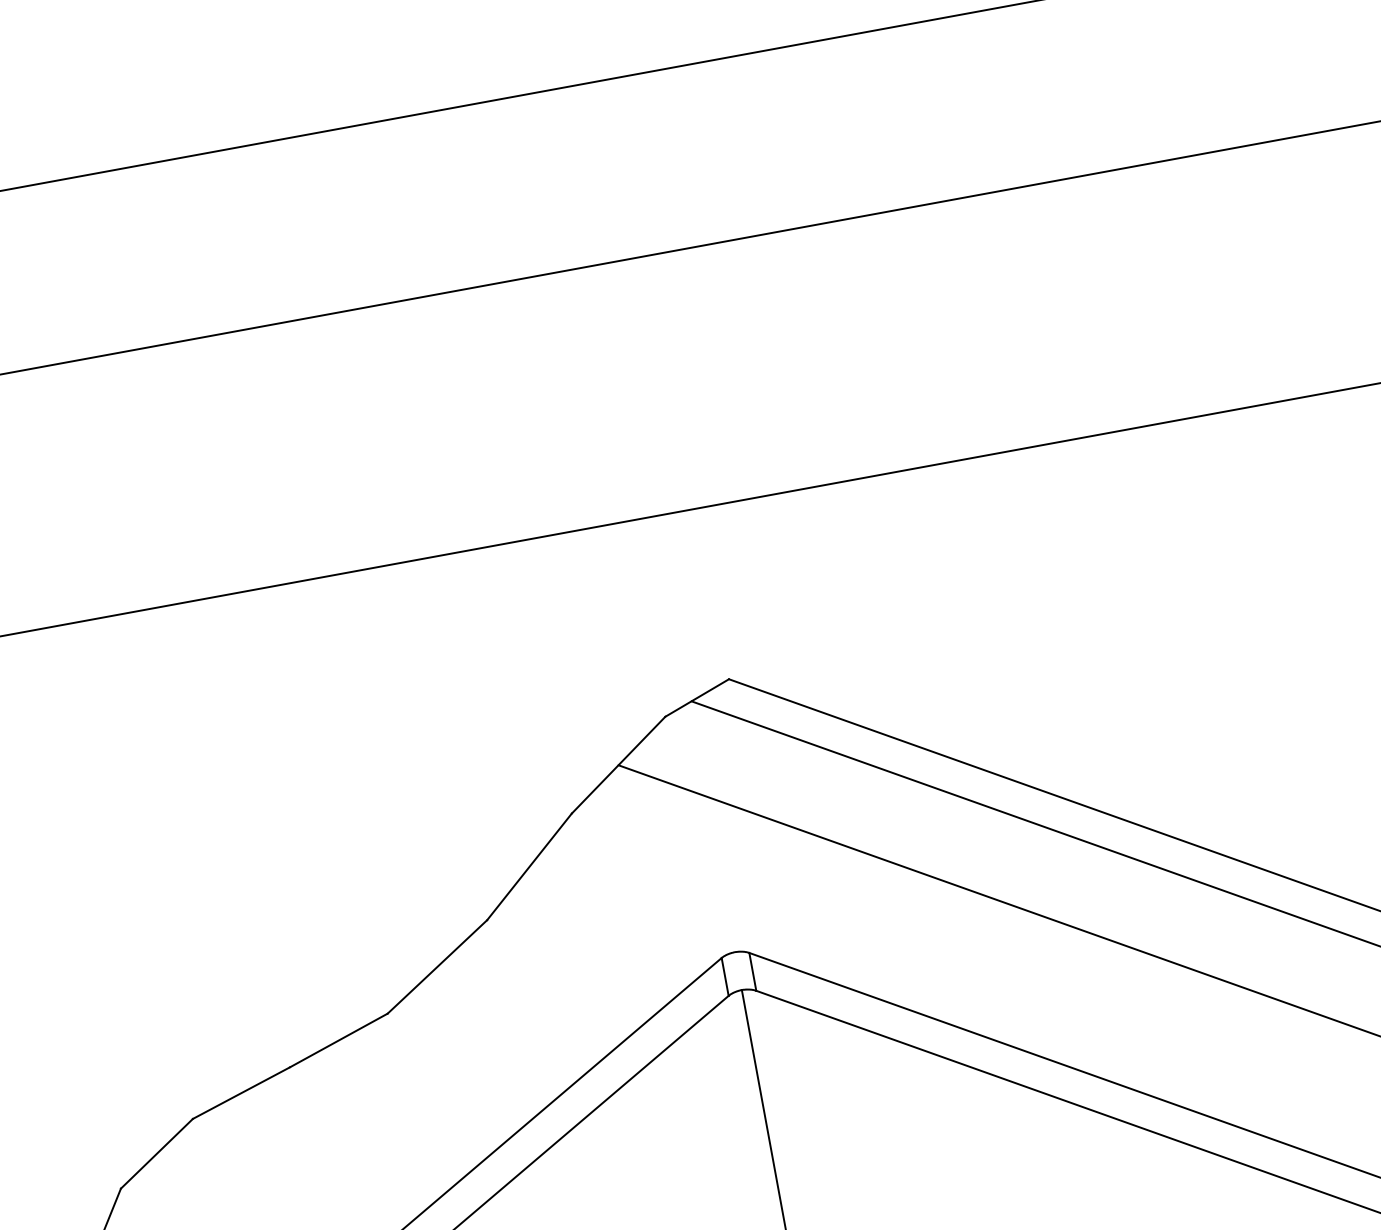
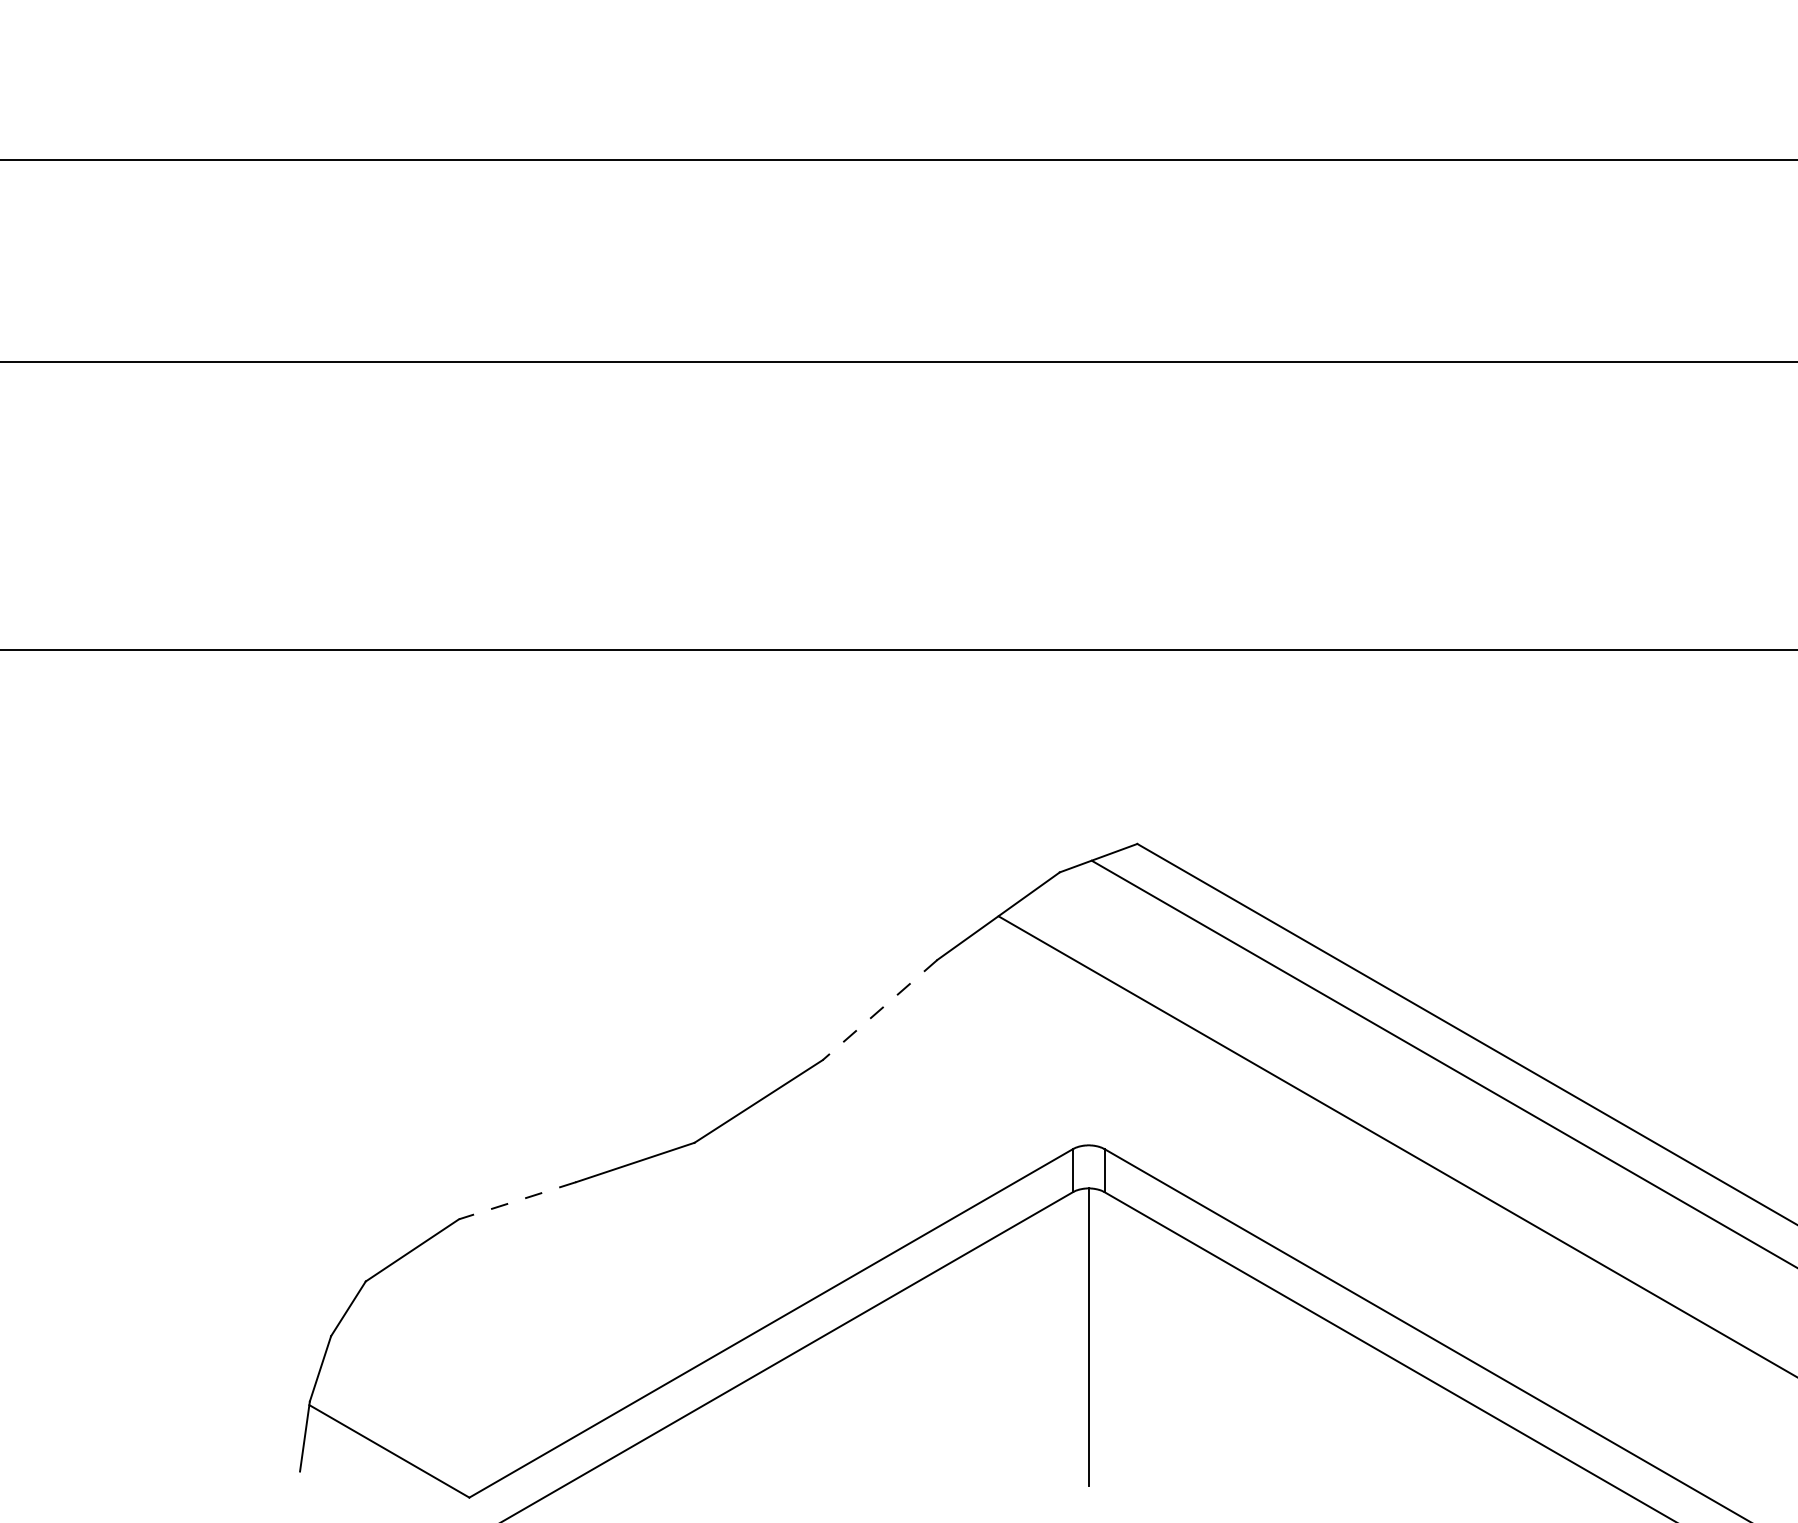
line: (529, 867) -> (879, 1010), solid -> dashed
line: (241, 1092) -> (517, 1200), solid -> dashed

